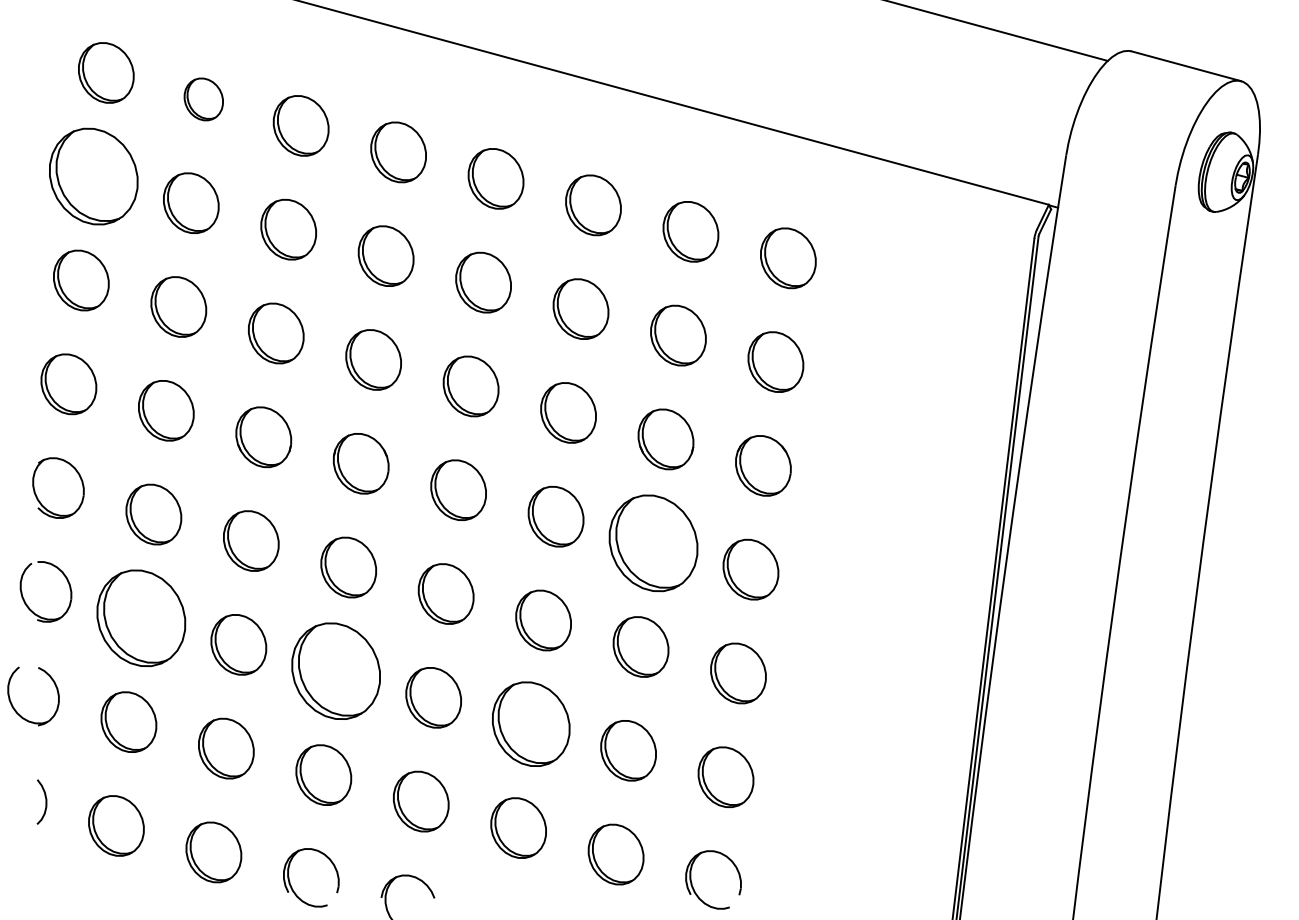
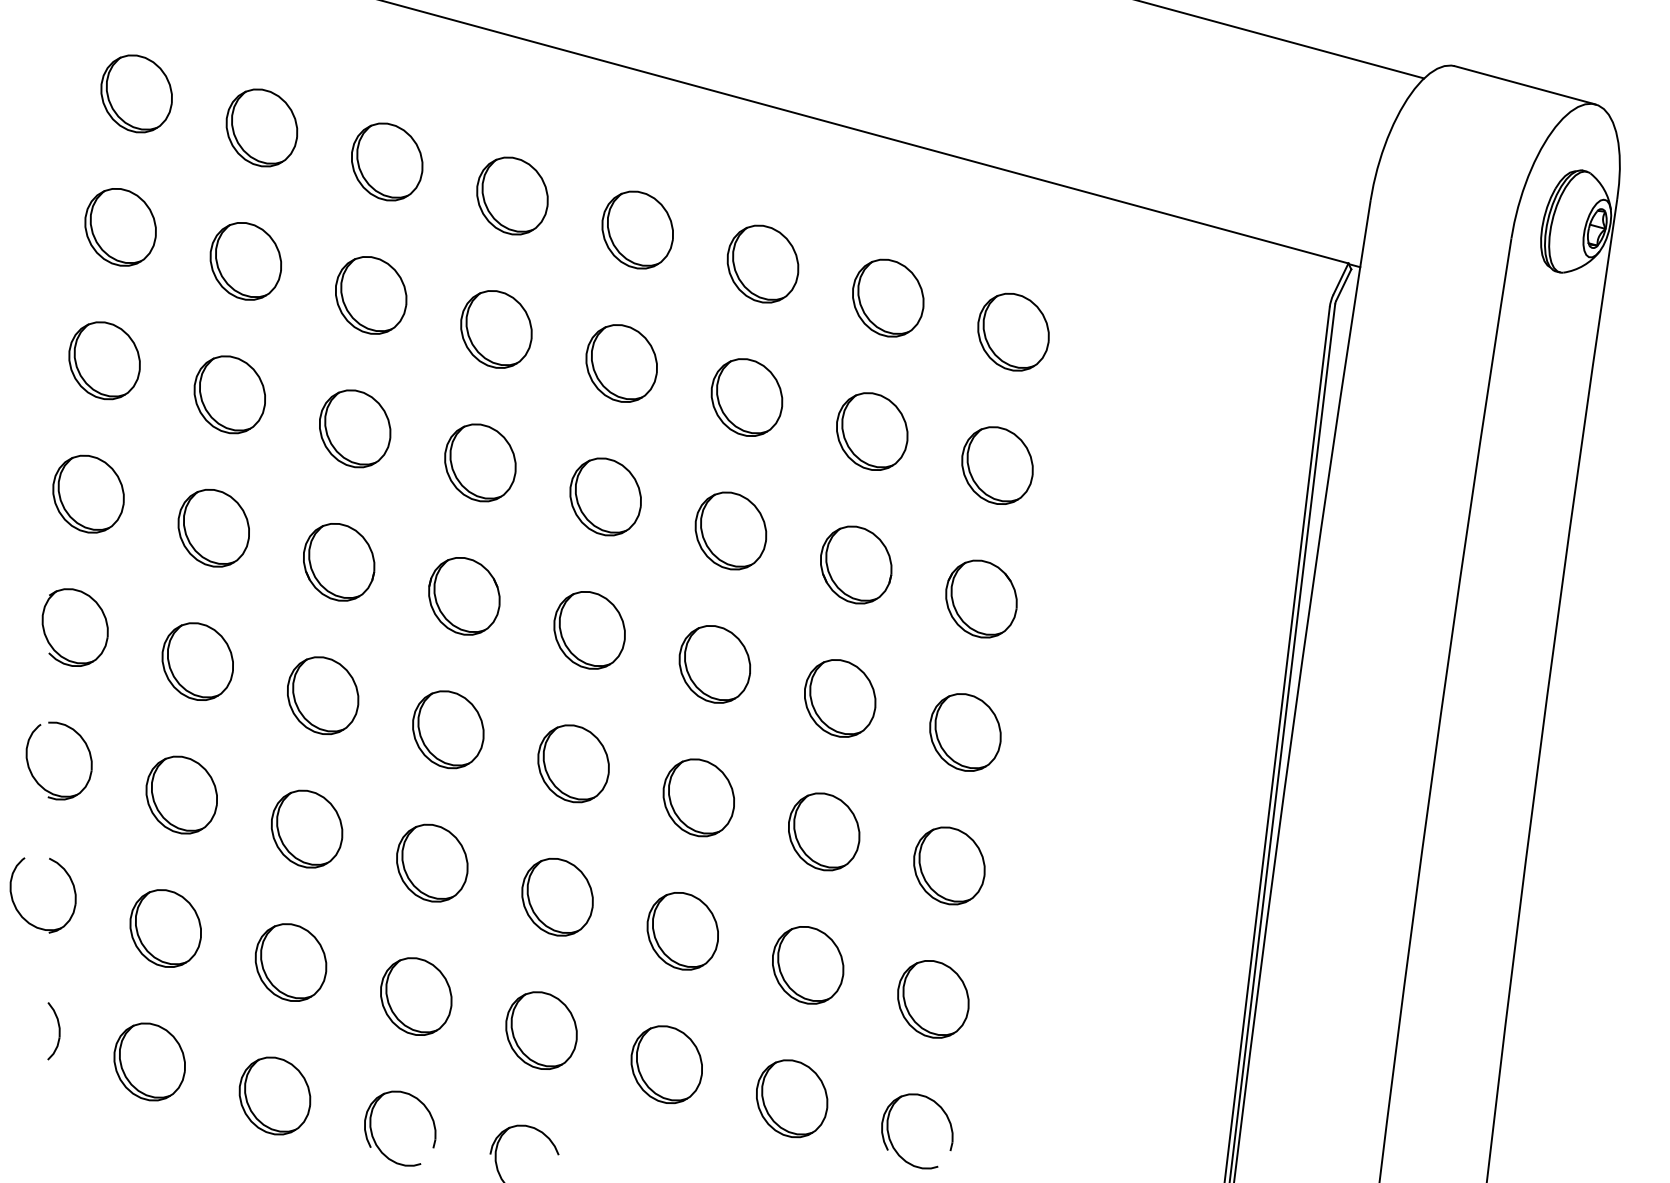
part: (203, 99) -> (261, 128), size x1.43
part: (93, 176) -> (120, 227), size x0.62
part: (653, 542) -> (840, 697), size x0.62
part: (141, 618) -> (181, 795), size x0.62
part: (336, 671) -> (432, 863), size x0.62
part: (530, 724) -> (682, 931), size x0.71

